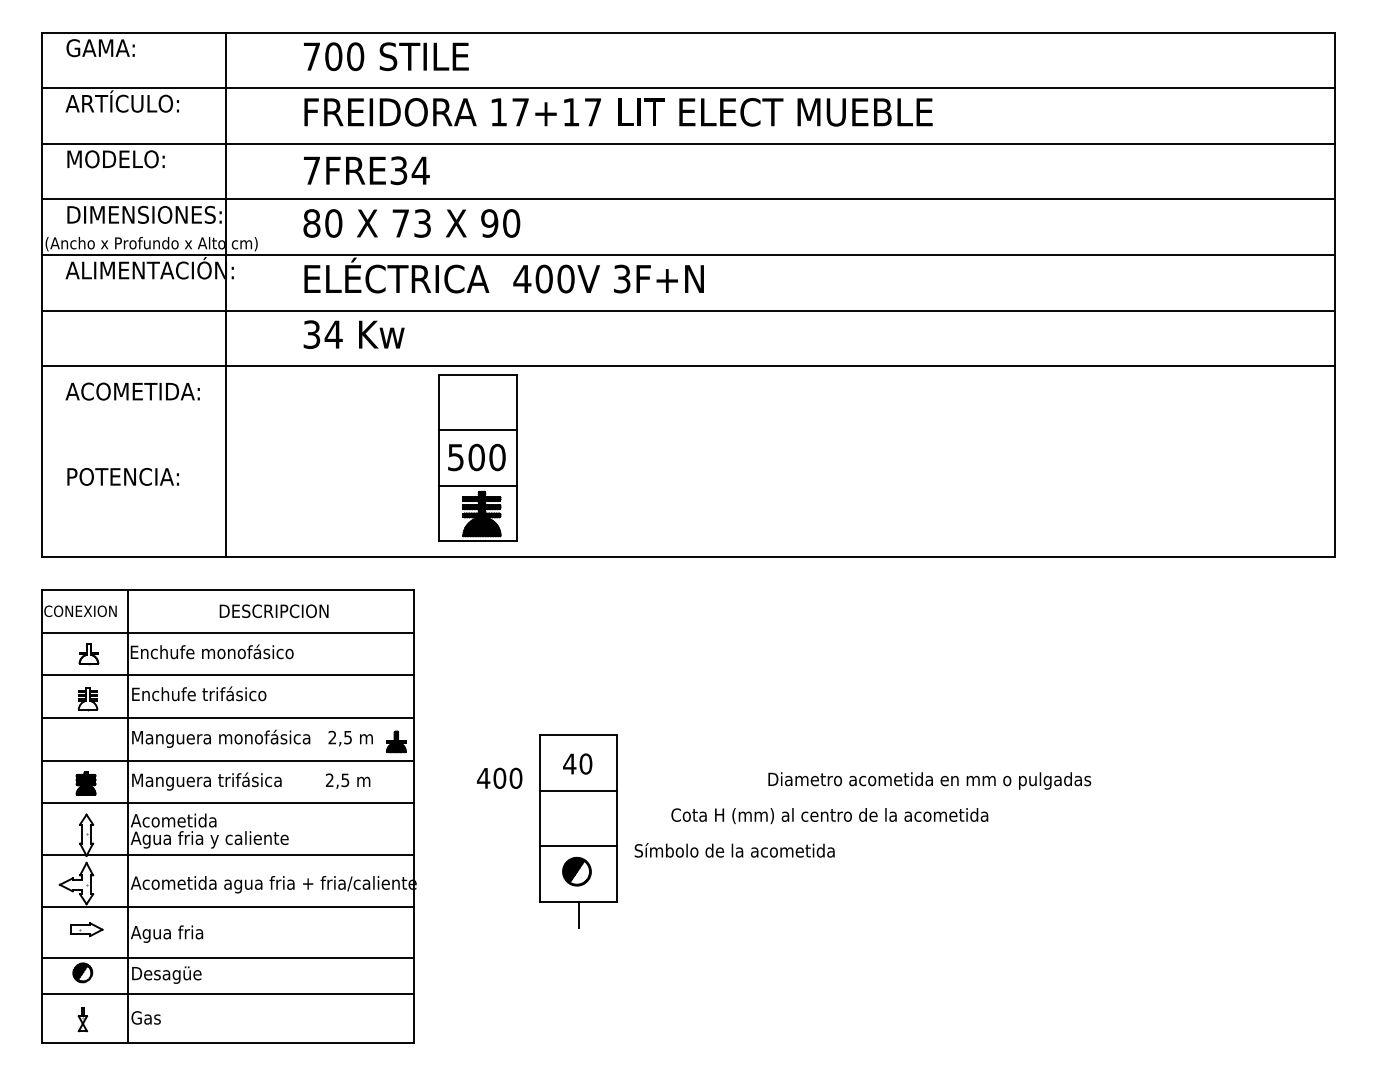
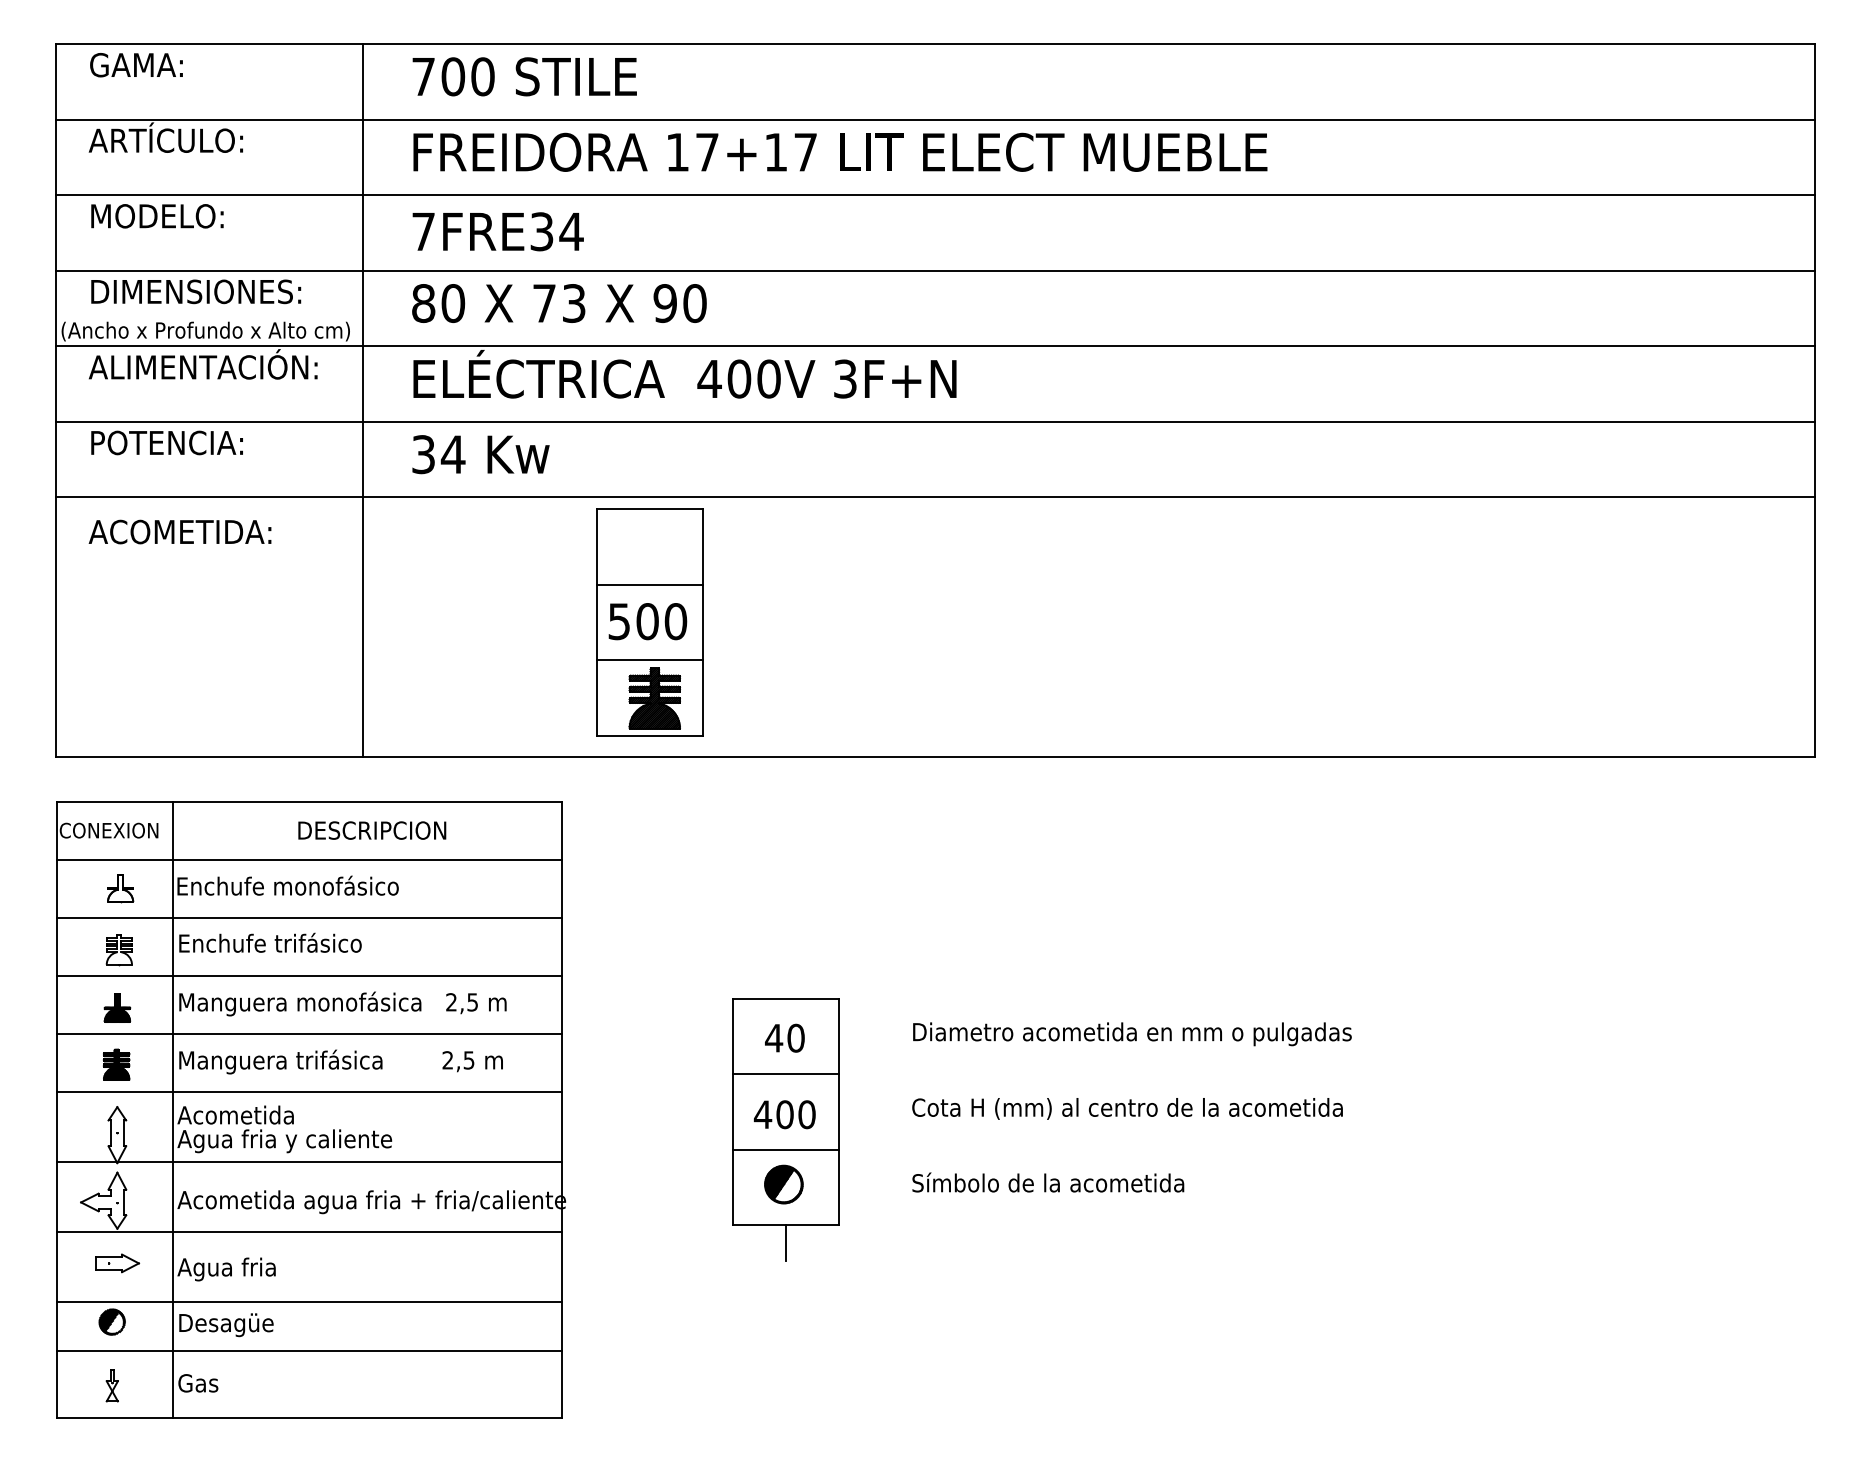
line: (226, 294) -> (363, 400), moved
text: (122, 476) -> (166, 442), moved
part: (396, 741) -> (117, 1007), moved
text: (499, 778) -> (784, 1114), moved
text: (929, 781) -> (1132, 1034), moved
text: (734, 850) -> (1048, 1182), moved

